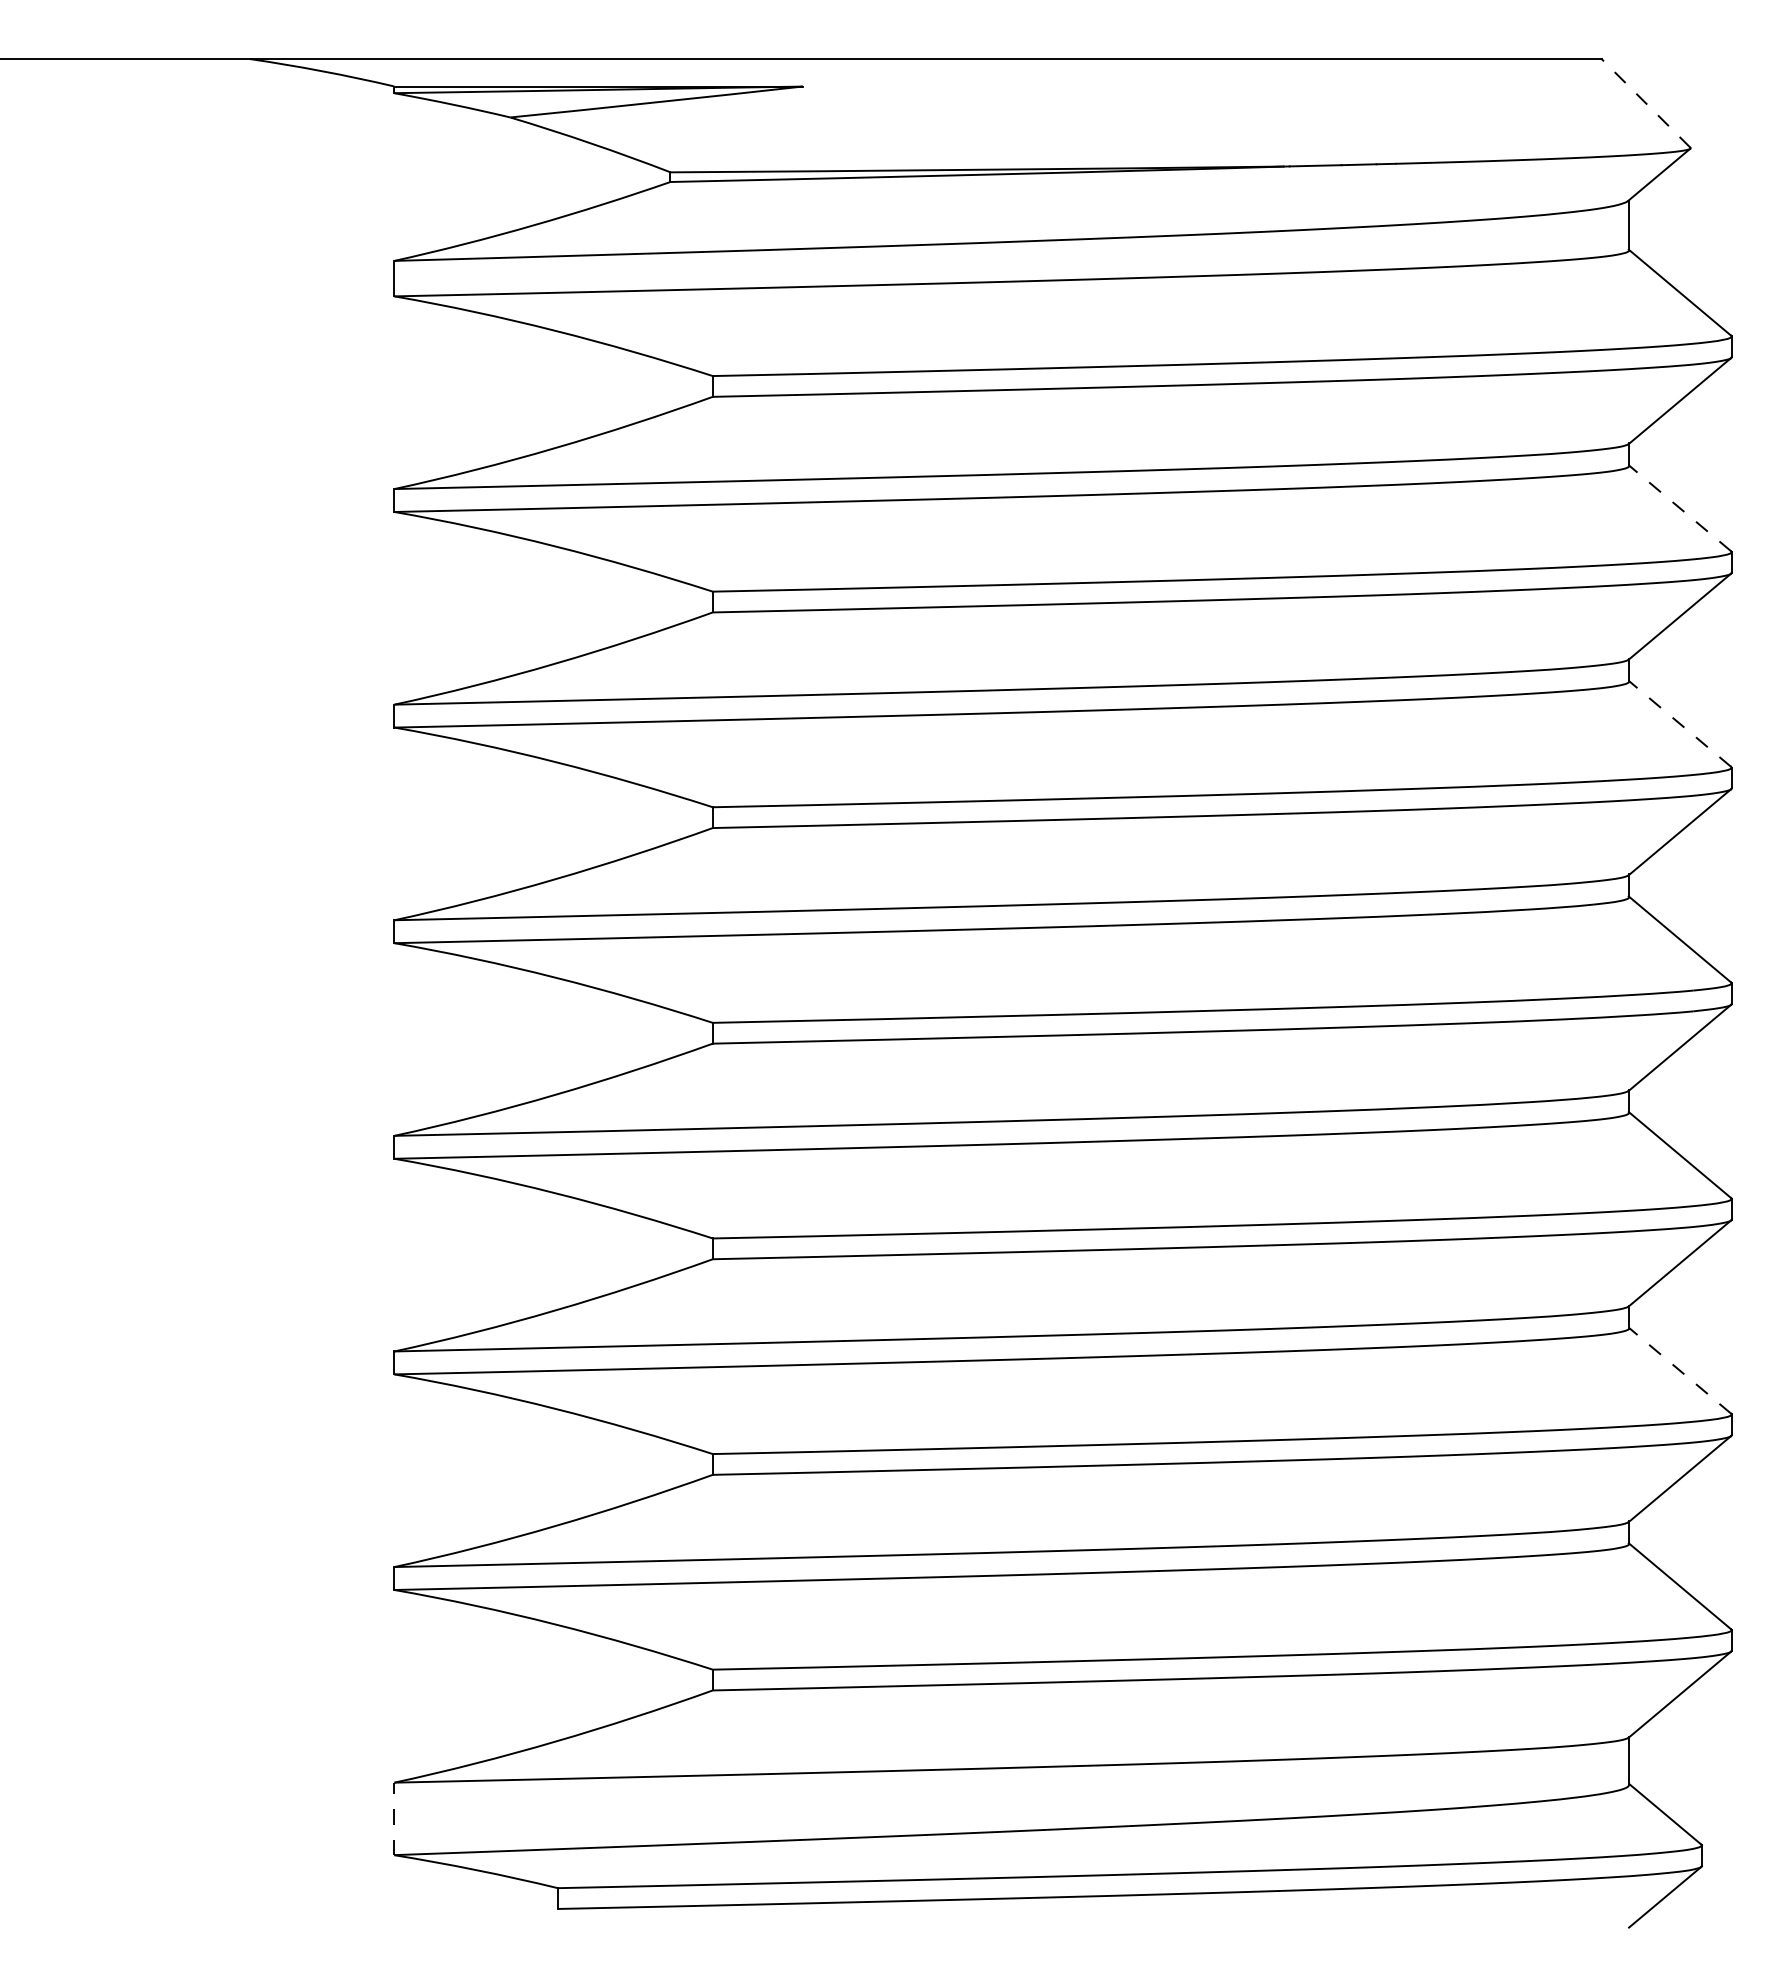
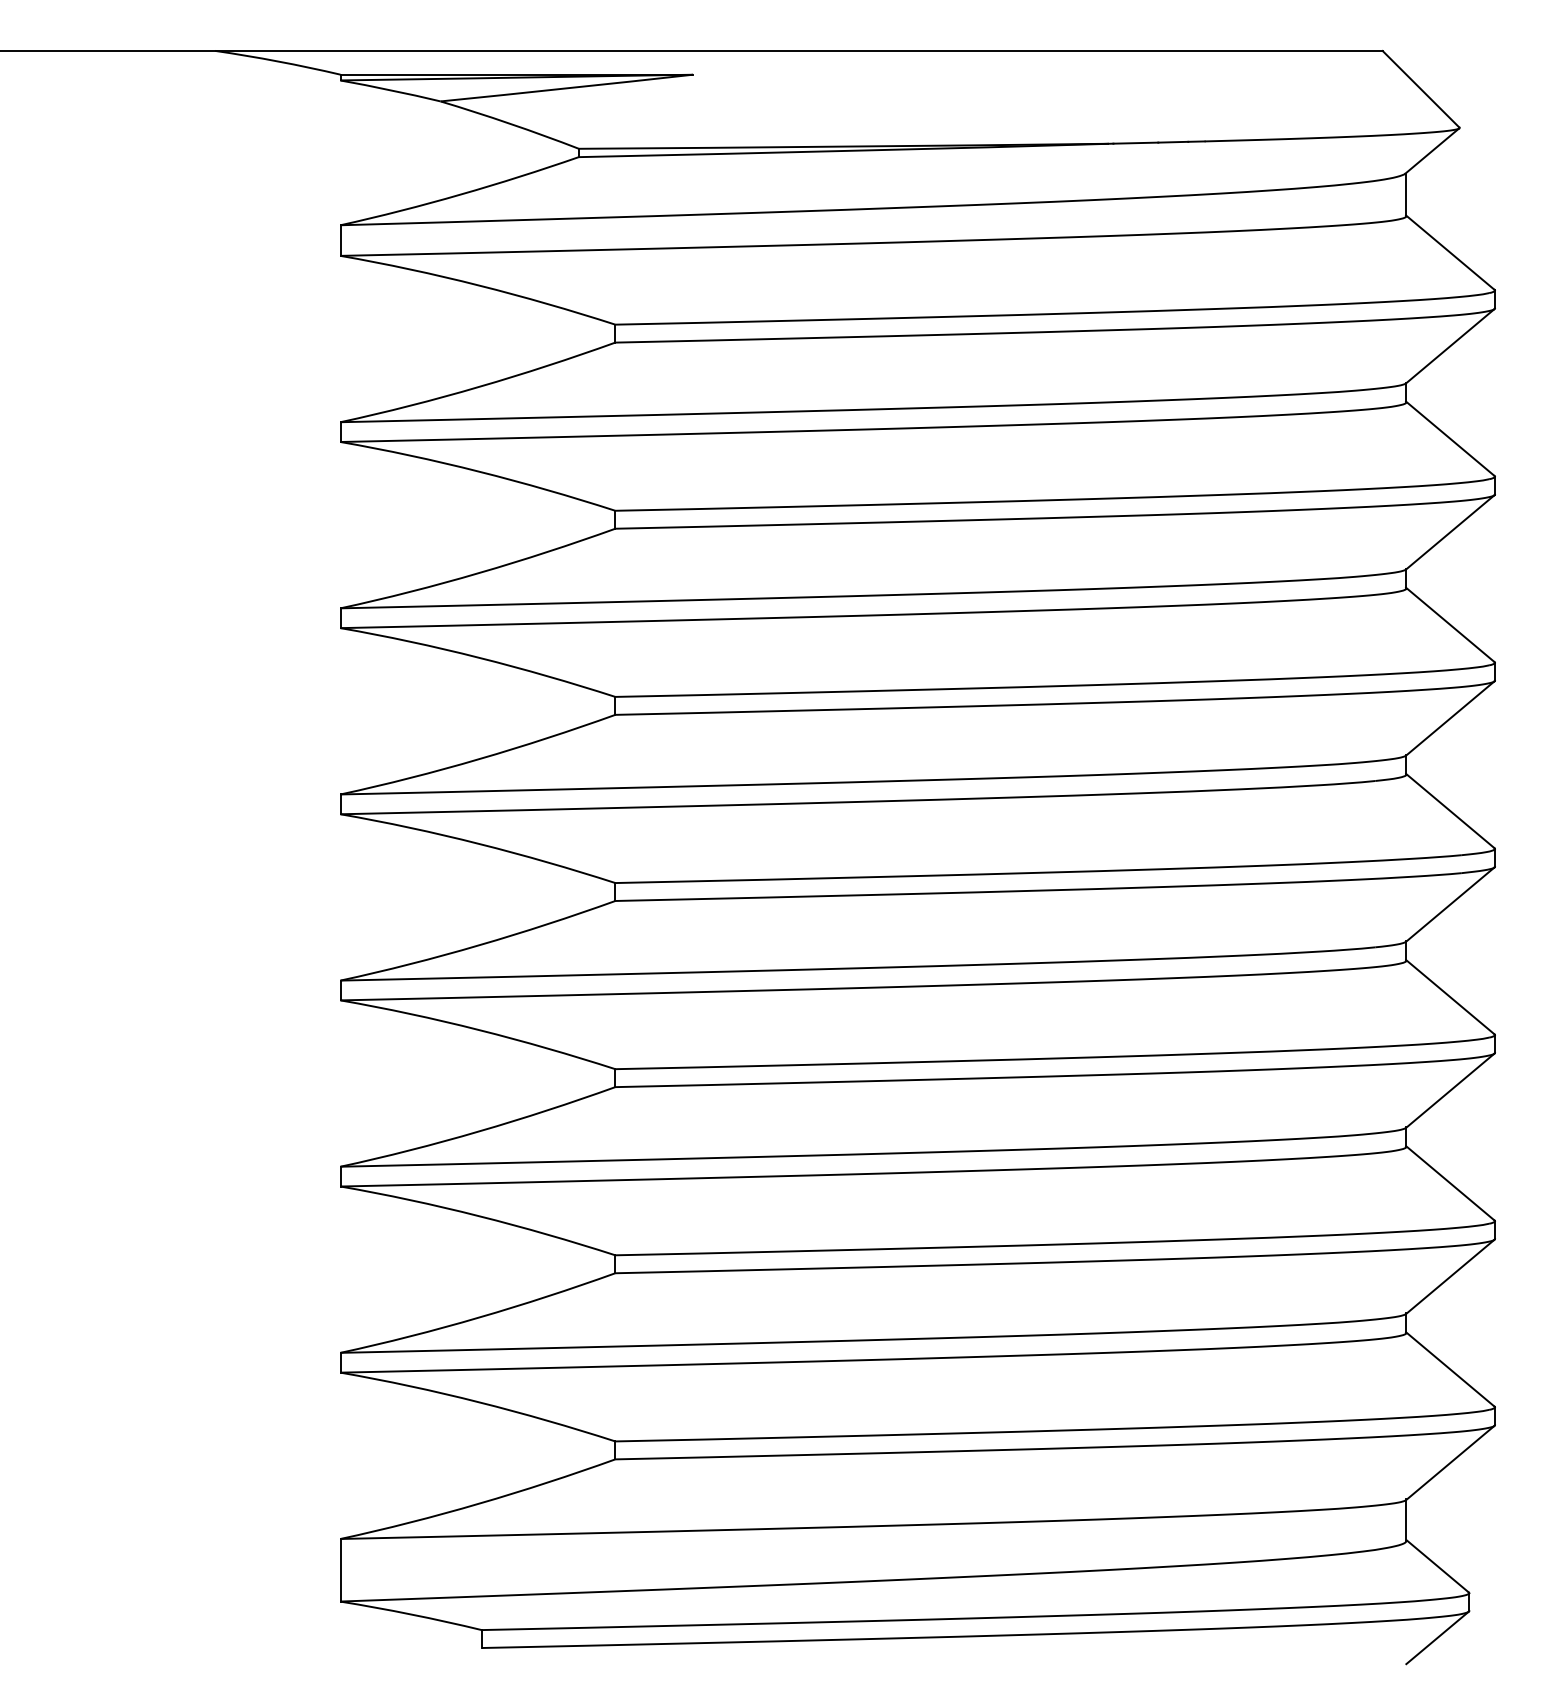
line: (1646, 103) -> (1421, 89), dashed -> solid
line: (1679, 508) -> (1449, 439), dashed -> solid
line: (1679, 723) -> (1449, 624), dashed -> solid
line: (1679, 1370) -> (1449, 1183), dashed -> solid
line: (394, 1818) -> (340, 1569), dashed -> solid

